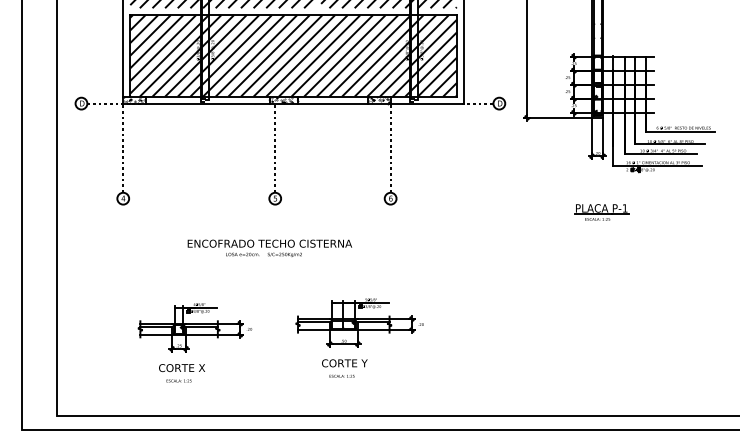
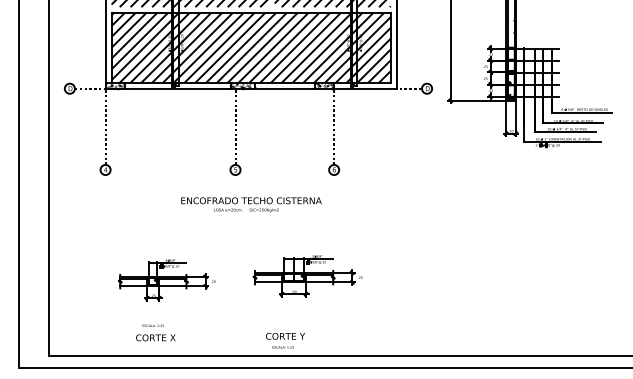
part: (601, 212) -> (514, 181), removed
text: (269, 247) -> (251, 204), moved
text: (181, 368) -> (155, 338), moved
text: (344, 368) -> (285, 340), moved

